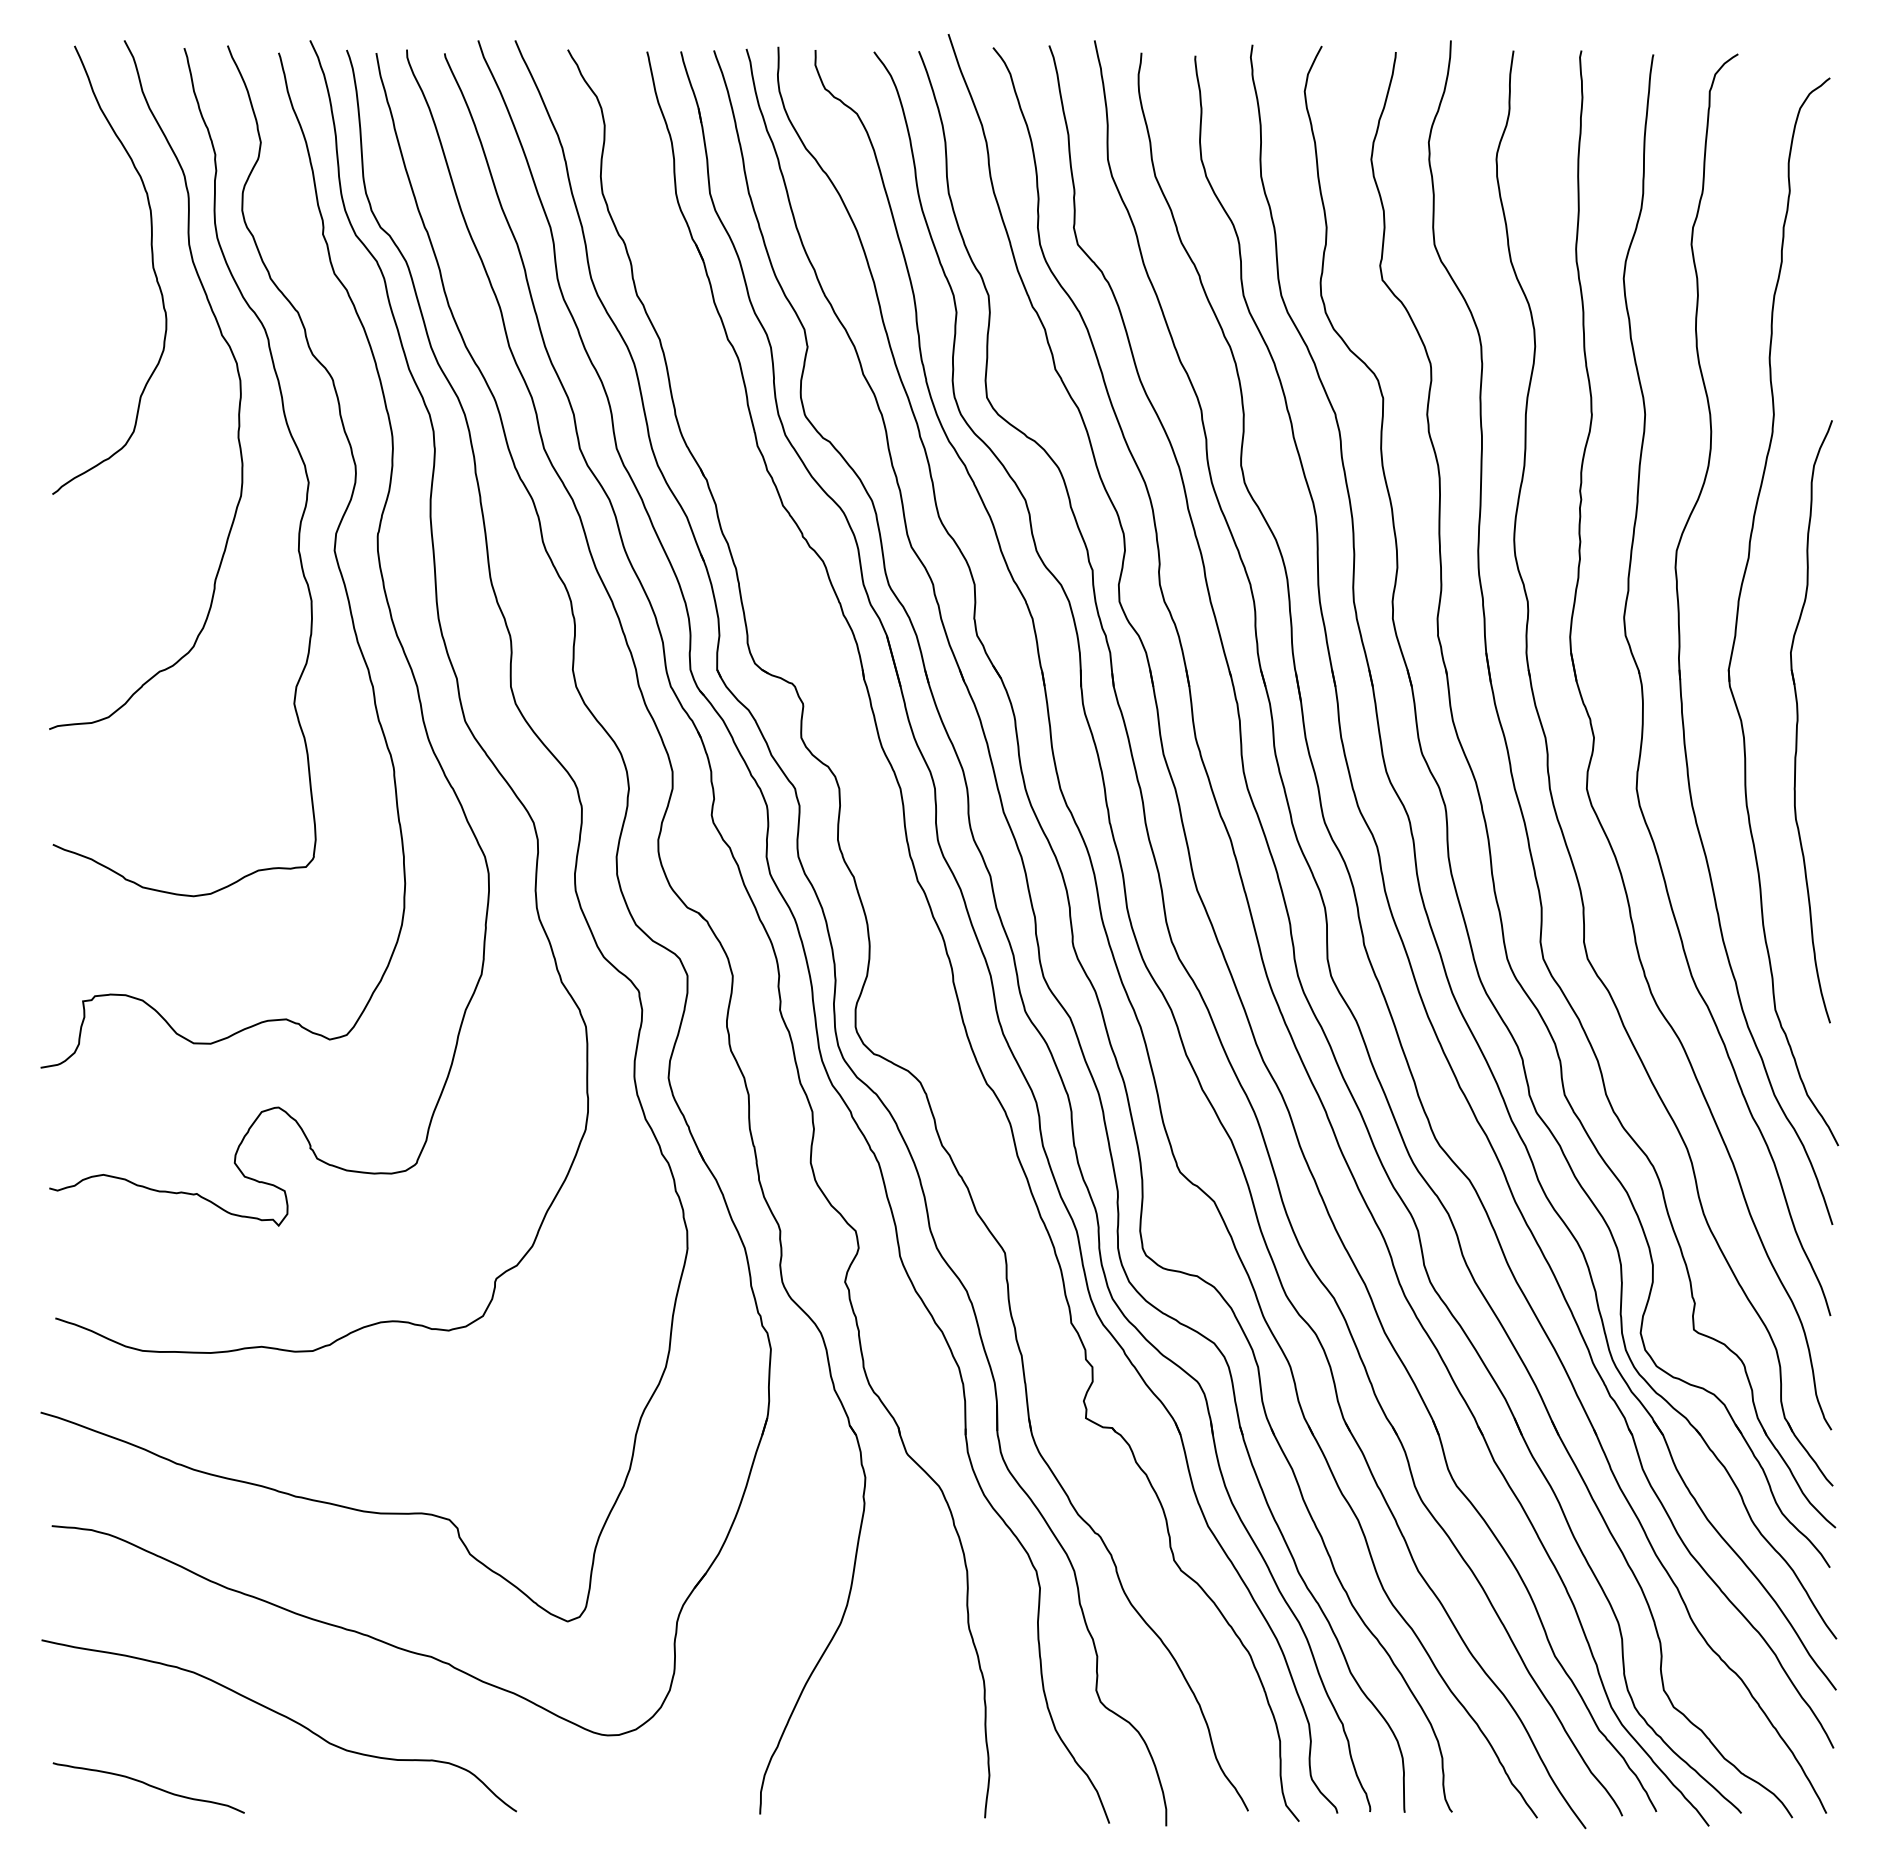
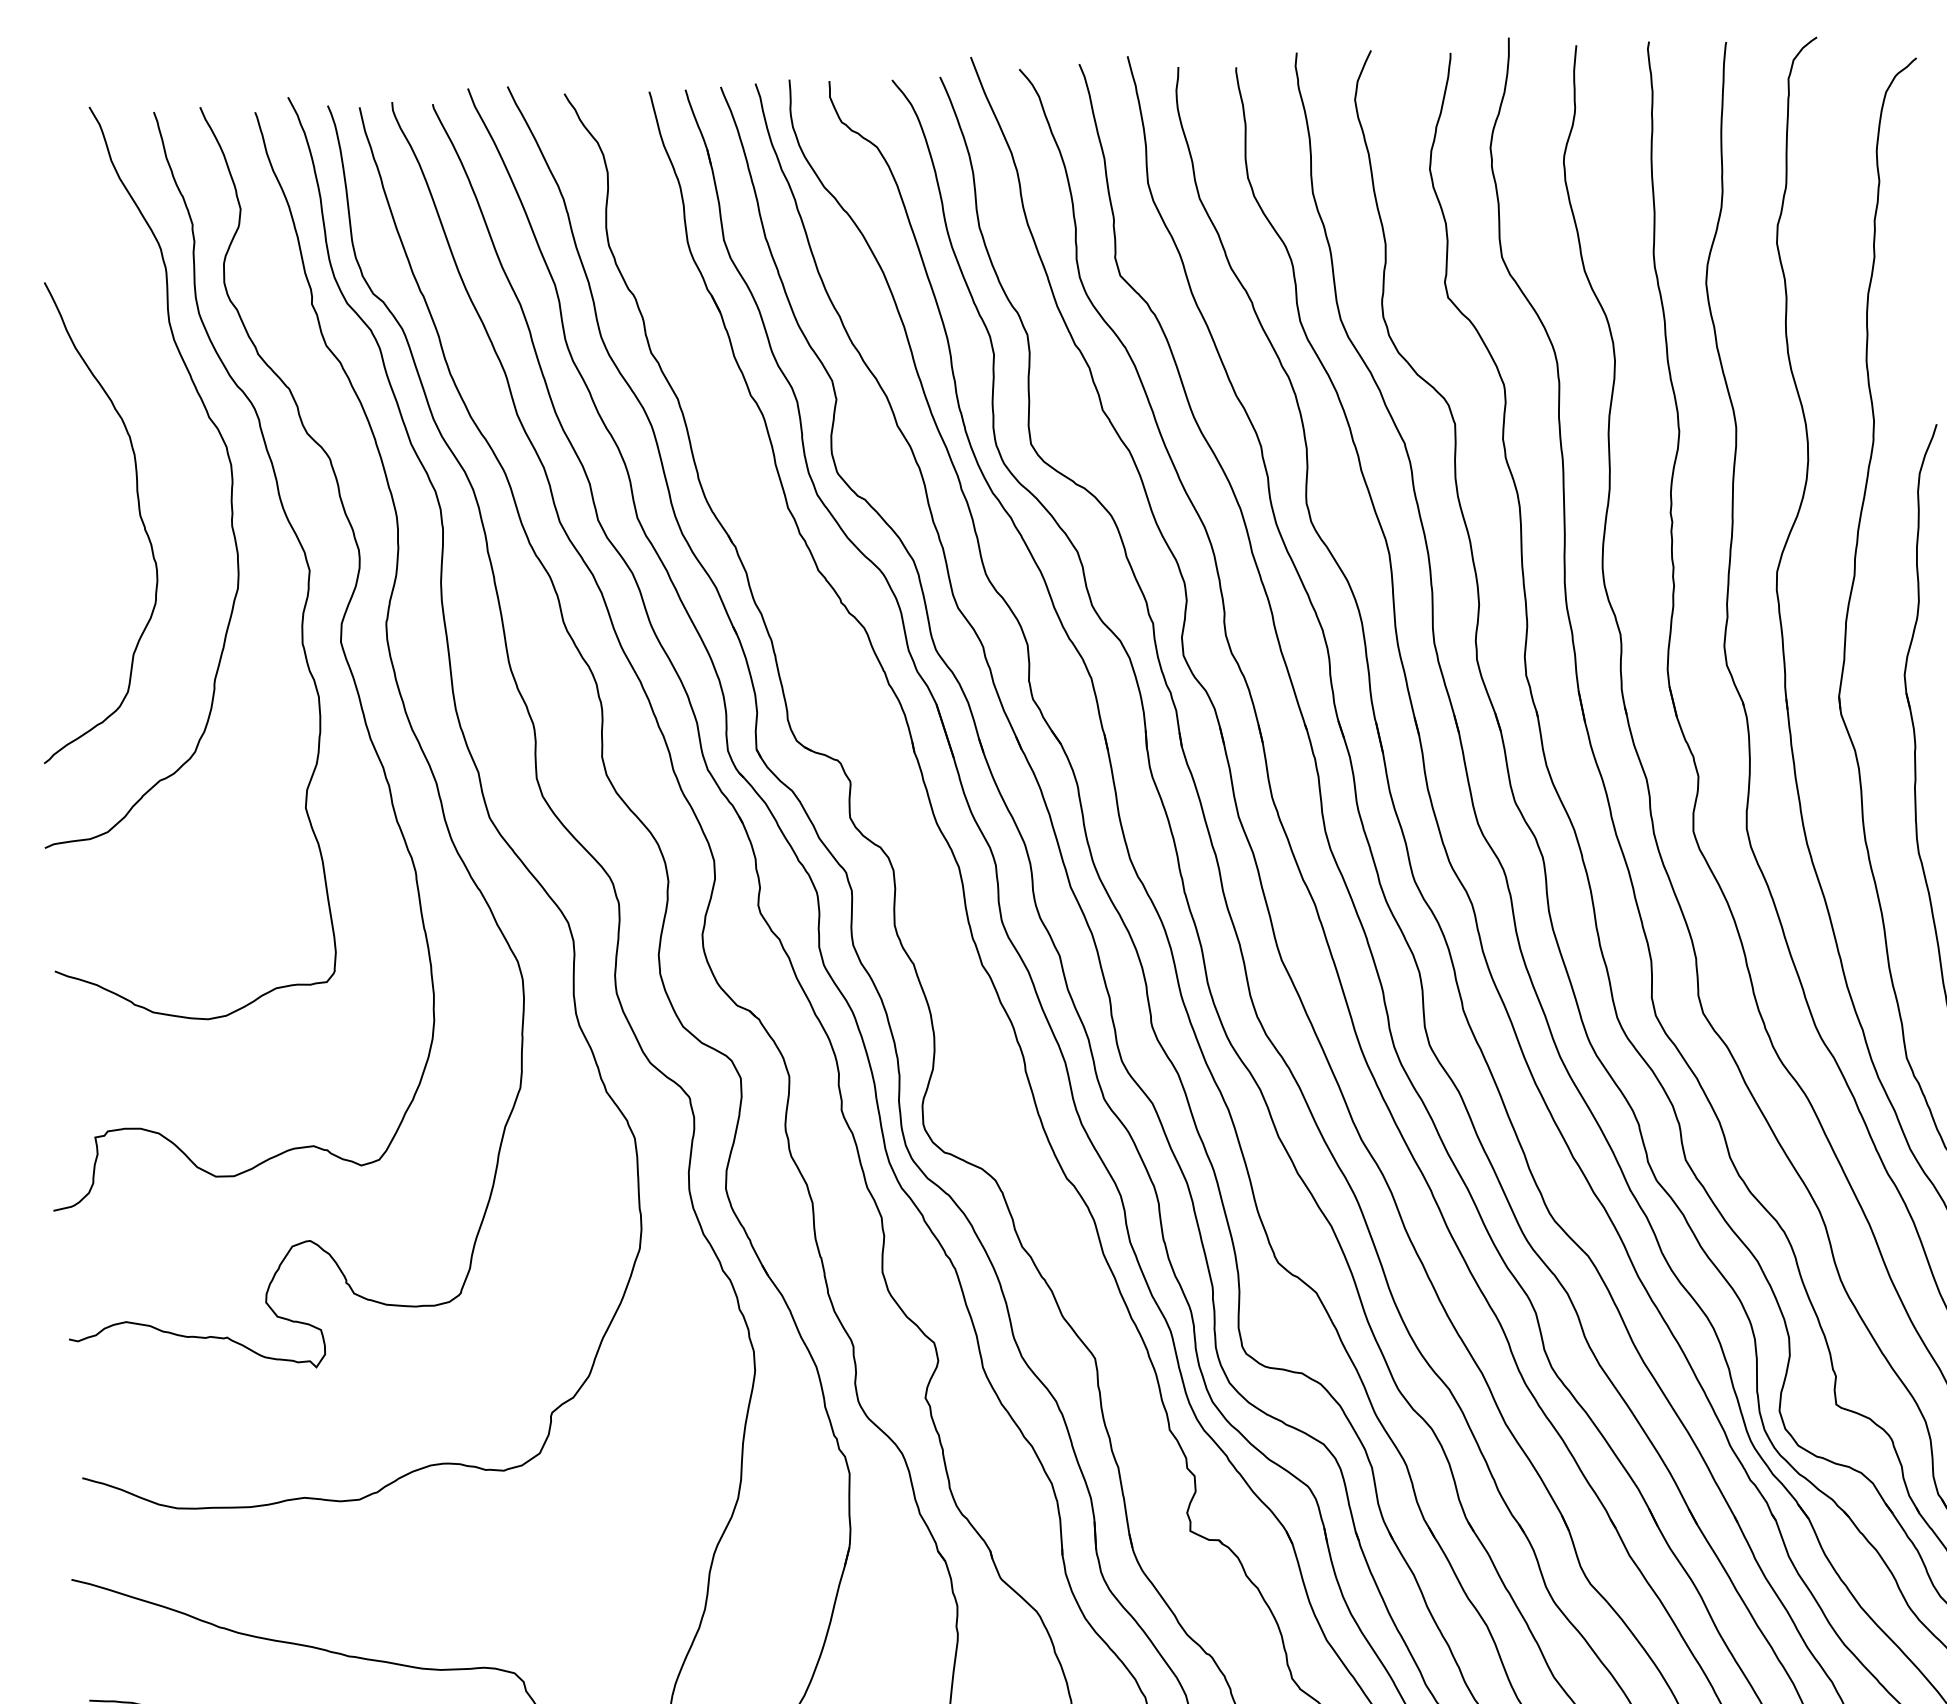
curve: (151, 261) -> (138, 509), moved

